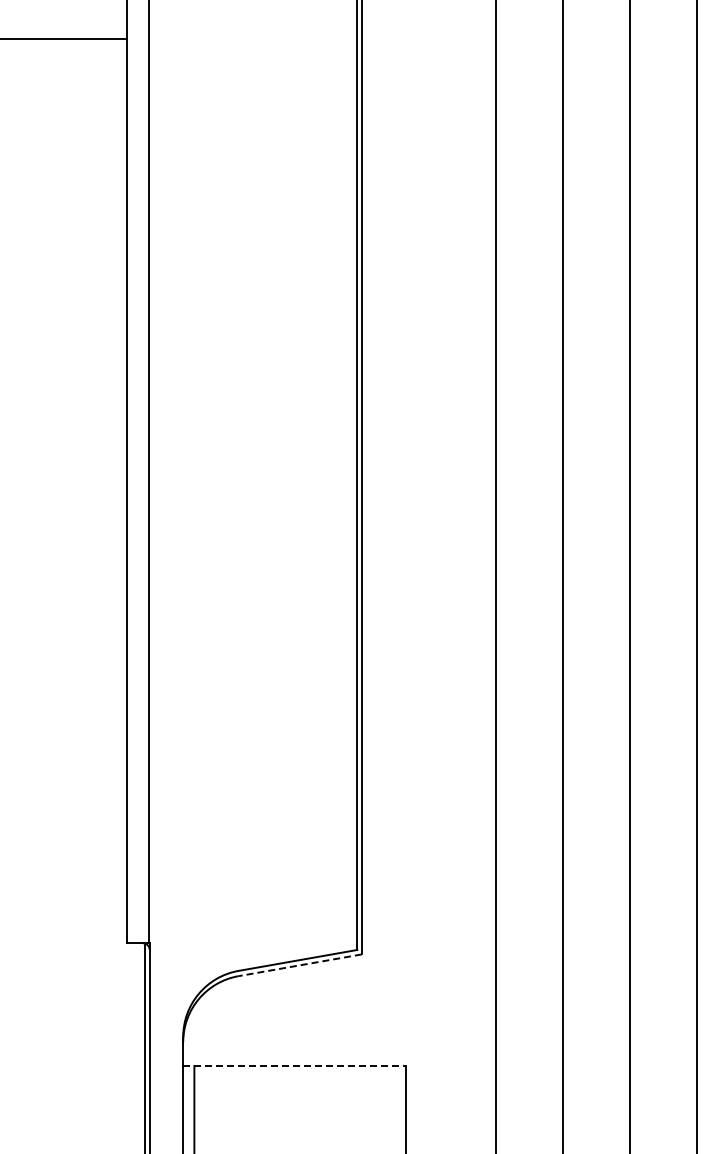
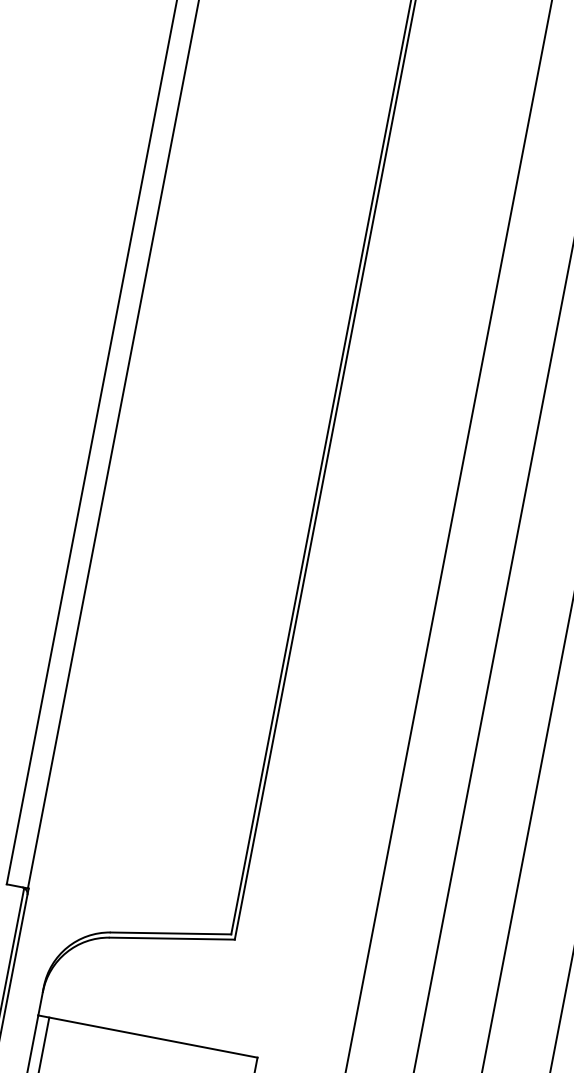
line: (300, 965) -> (172, 938), dashed -> solid
line: (294, 1066) -> (147, 1036), dashed -> solid

